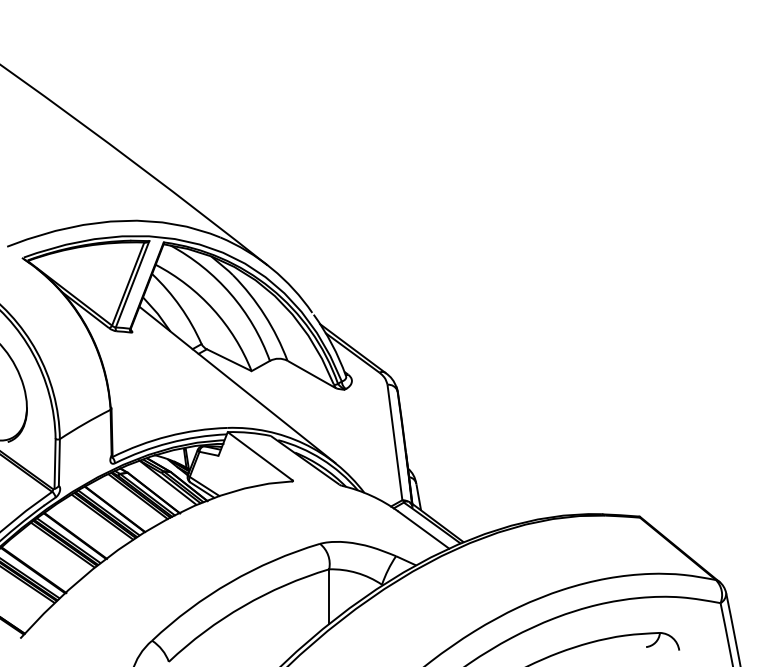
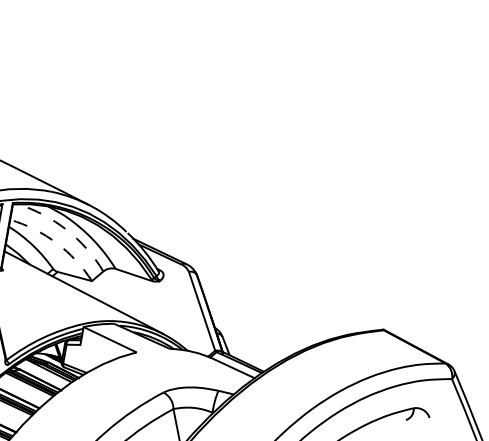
arc: (230, 293) -> (66, 229), solid -> dashed
arc: (213, 309) -> (56, 243), solid -> dashed

